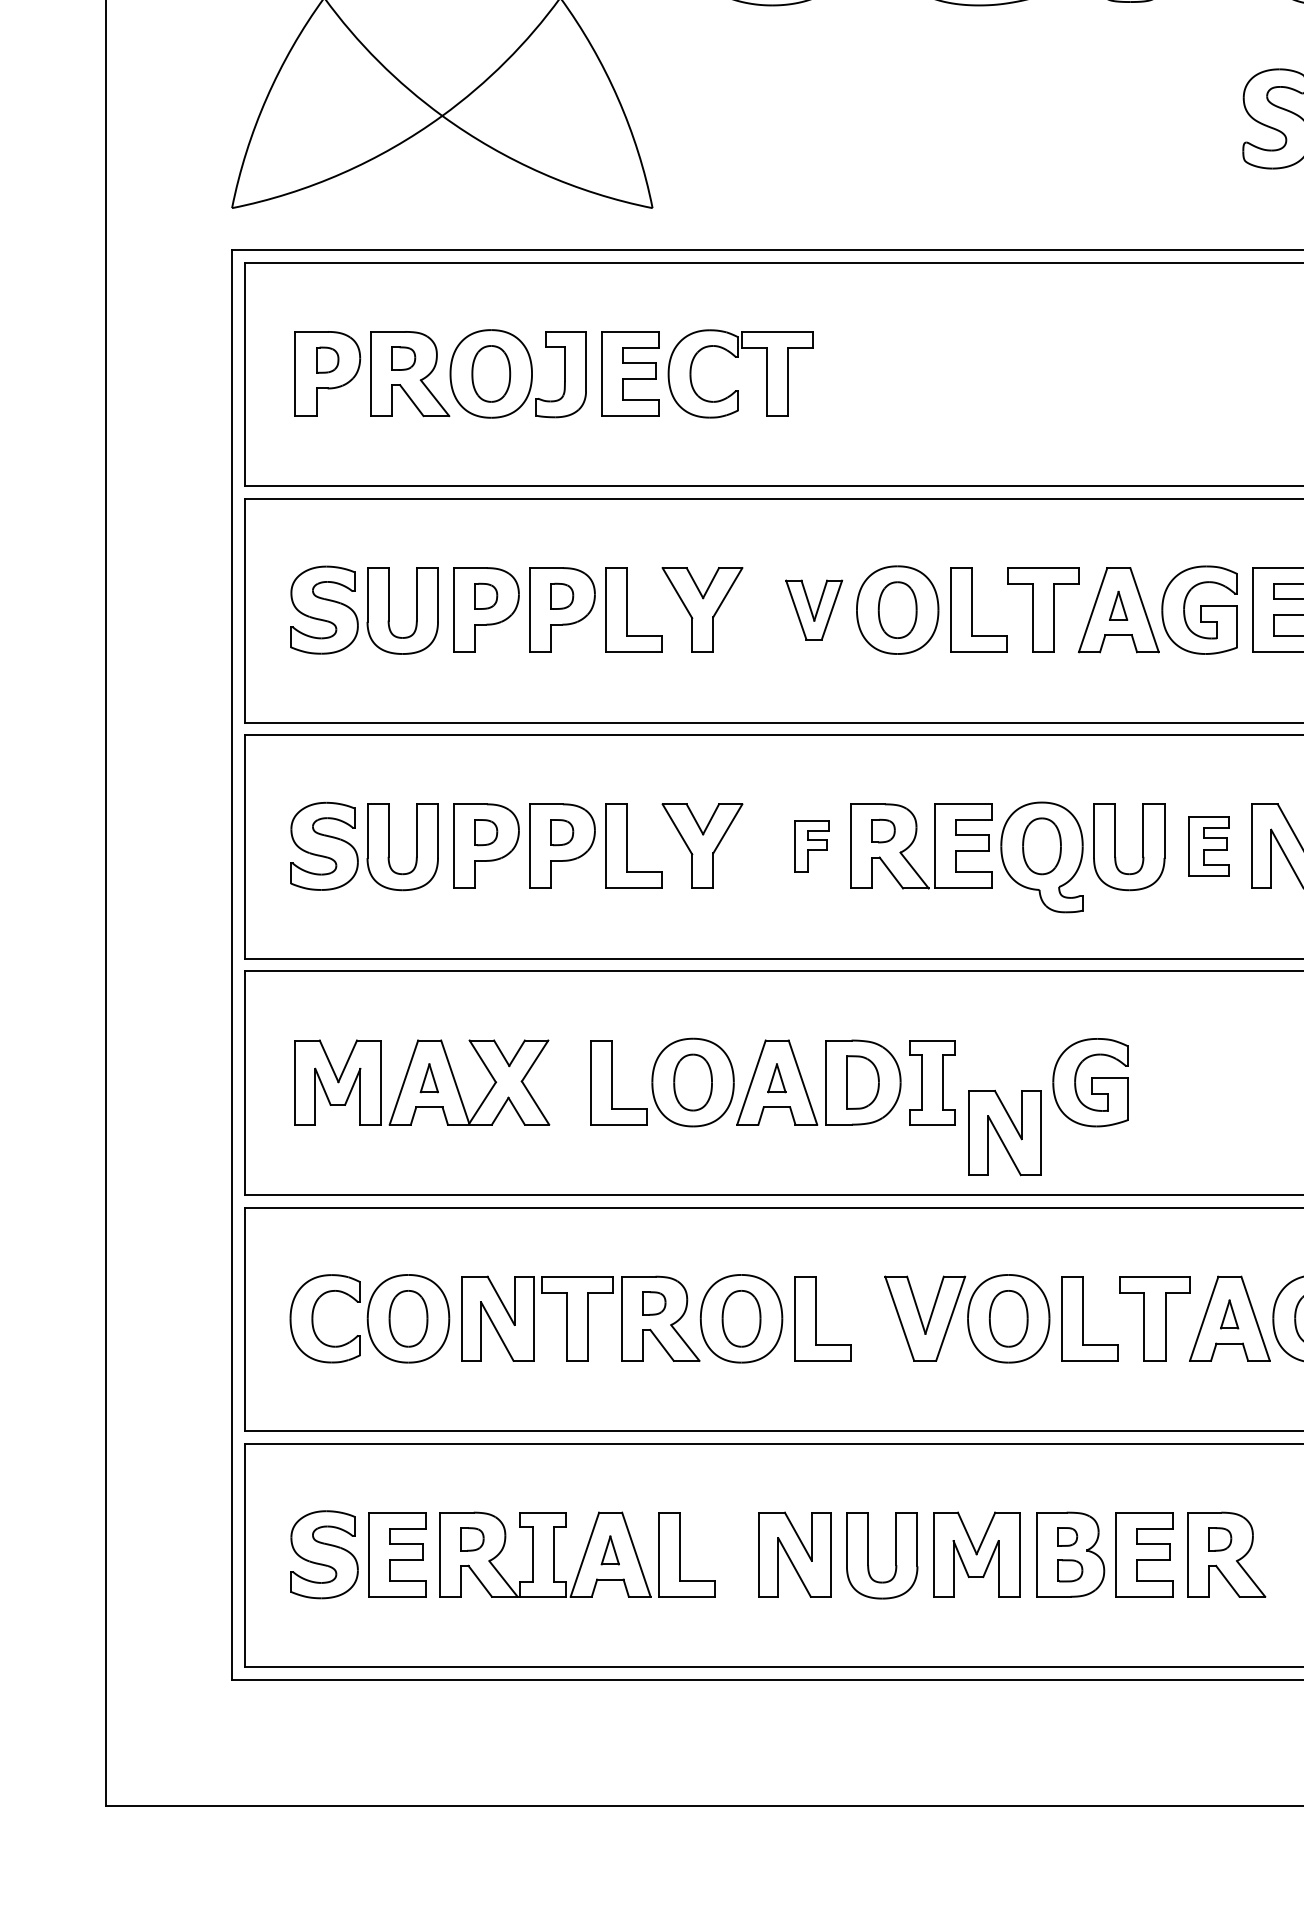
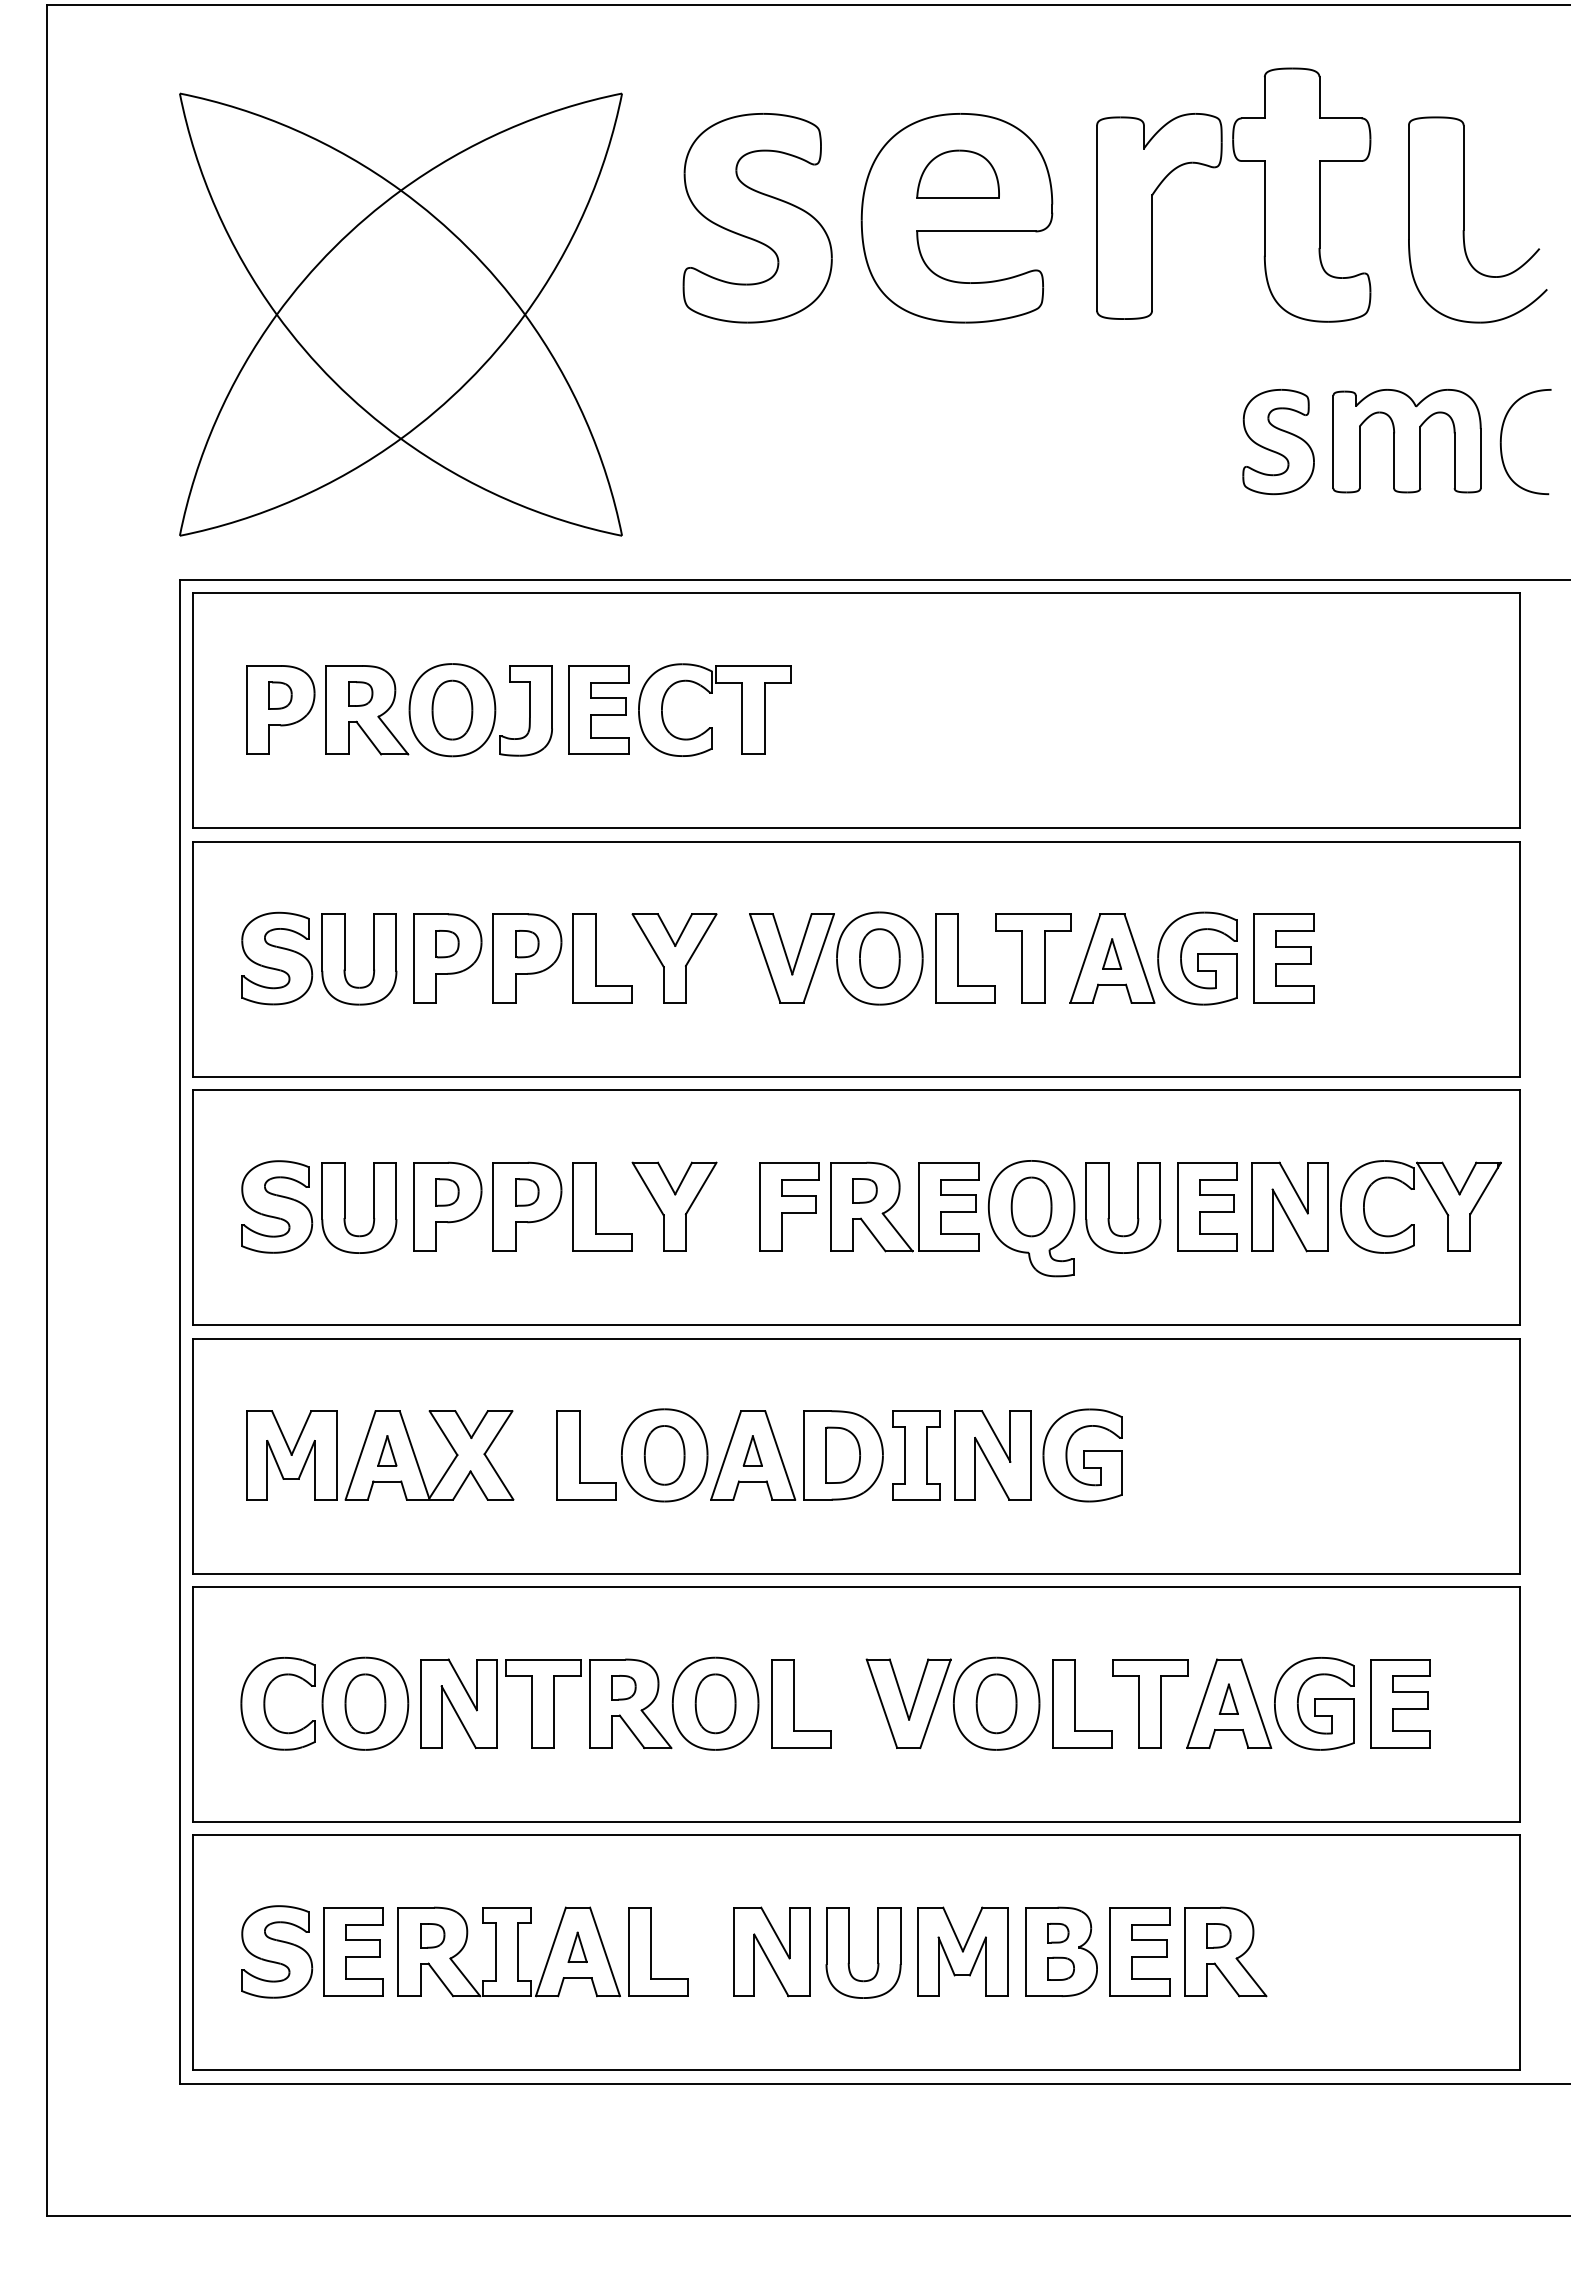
part: (813, 610) -> (791, 958), size x1.43
part: (811, 845) -> (789, 1206), size x1.67
part: (1209, 845) -> (1207, 1206), size x1.43
part: (1004, 1133) -> (992, 1455), moved

